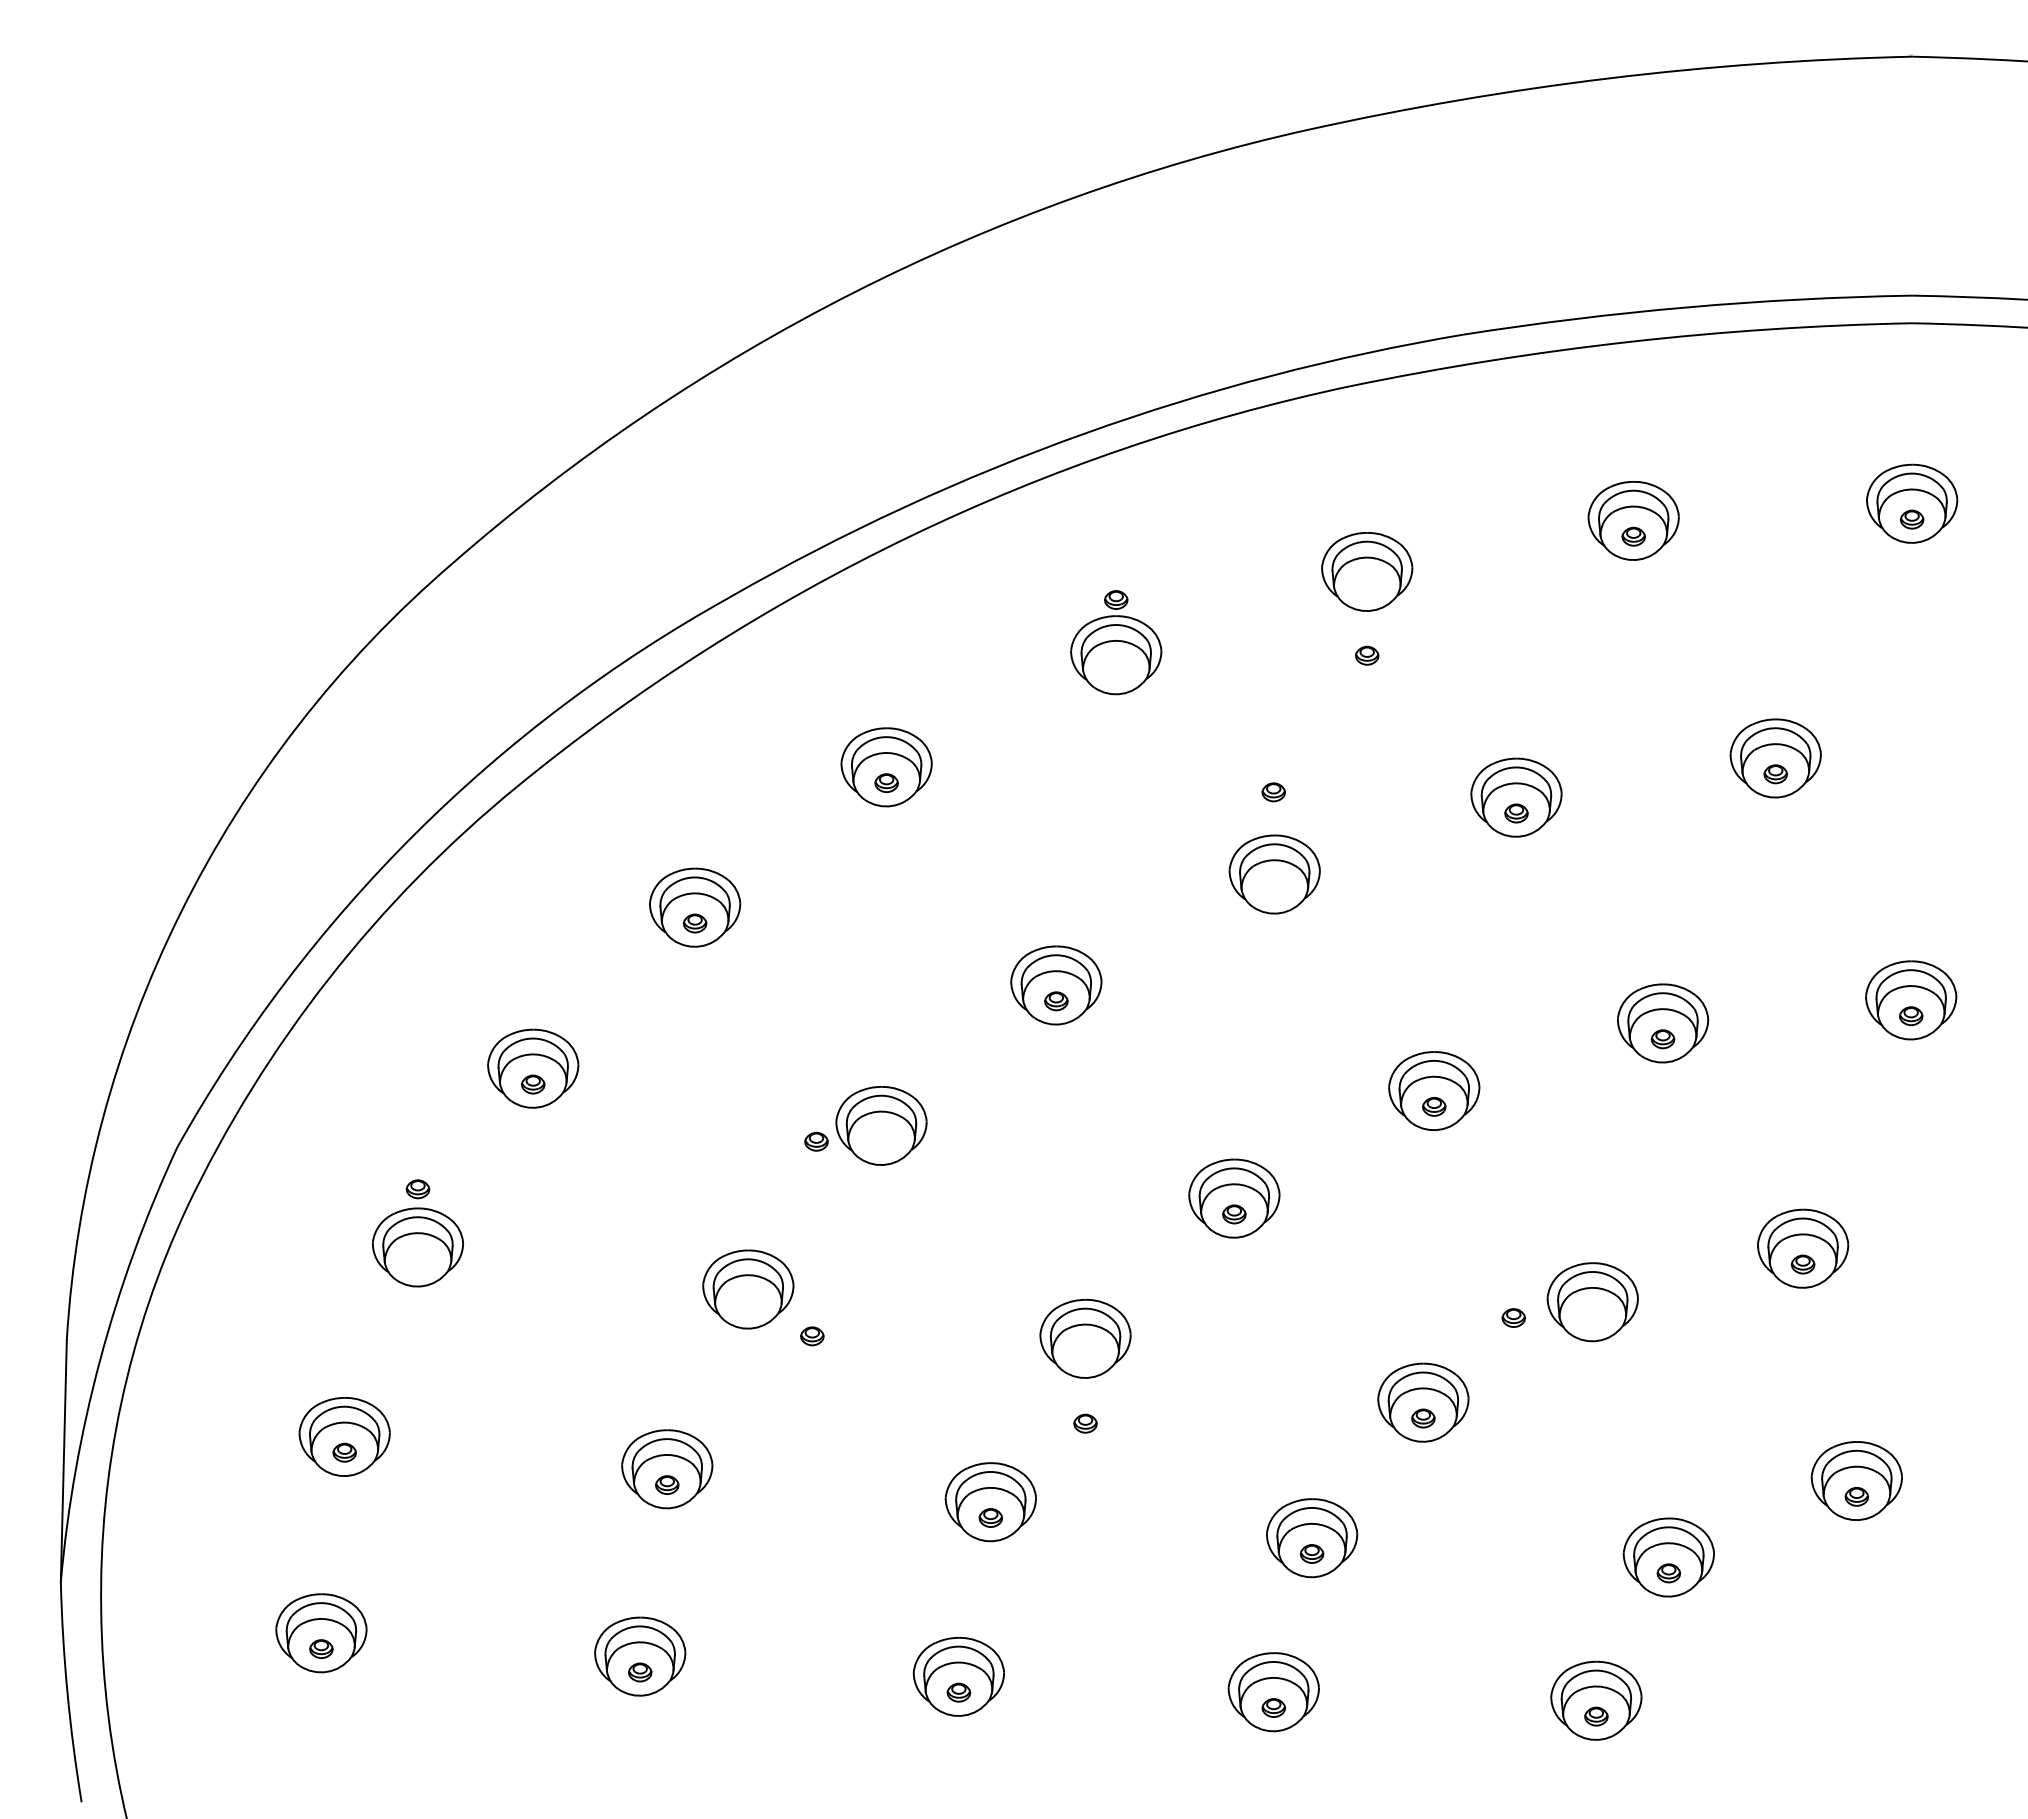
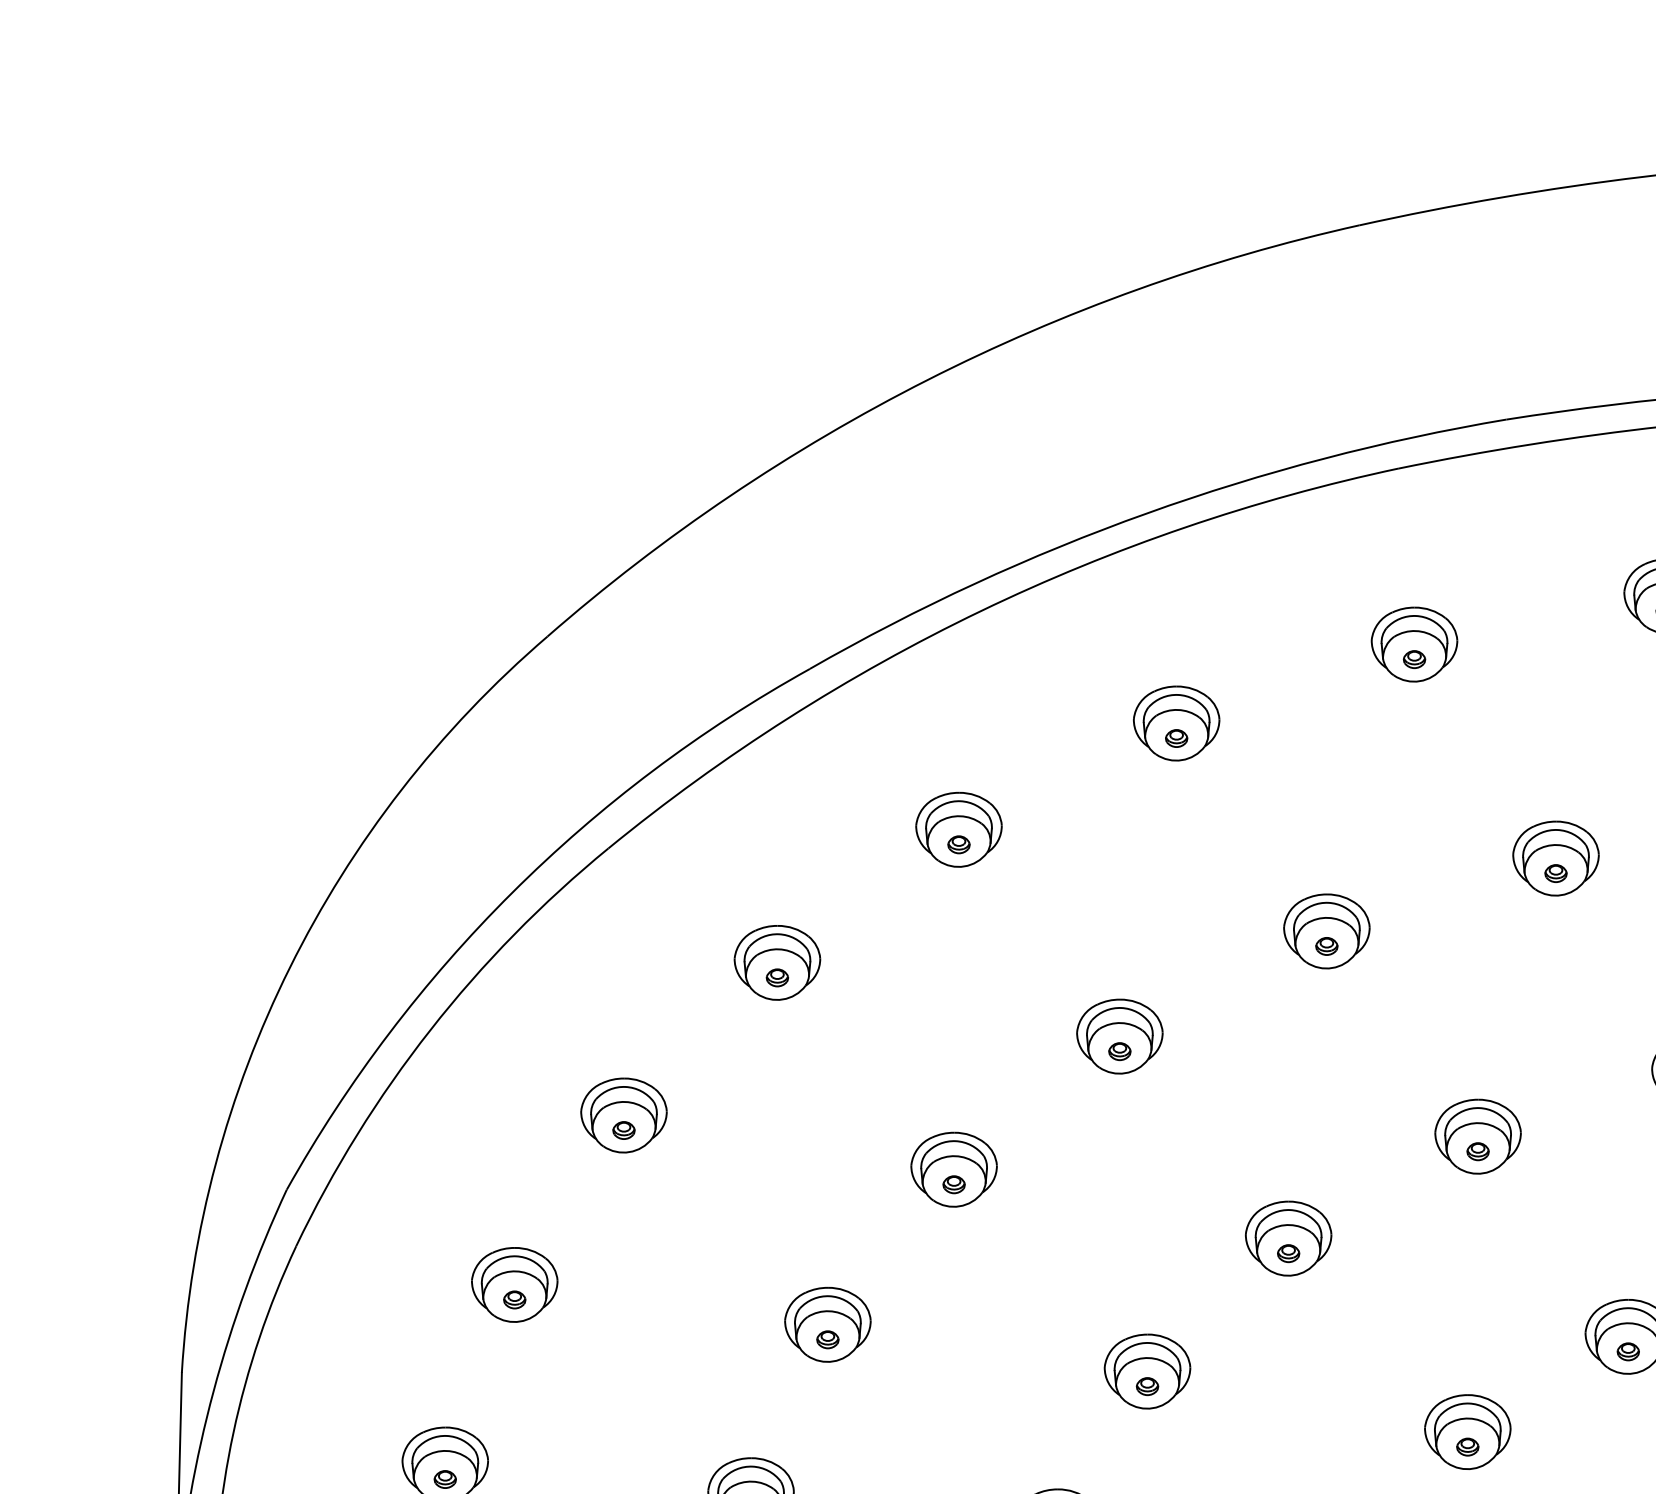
part: (1116, 599) -> (1176, 738), moved
part: (1367, 655) -> (1414, 659), moved
part: (1273, 792) -> (1326, 946), moved
part: (816, 1141) -> (954, 1184), moved
part: (417, 1189) -> (514, 1300), moved
part: (1513, 1317) -> (1628, 1351), moved
part: (812, 1336) -> (828, 1339), moved
part: (1085, 1423) -> (1147, 1386), moved

